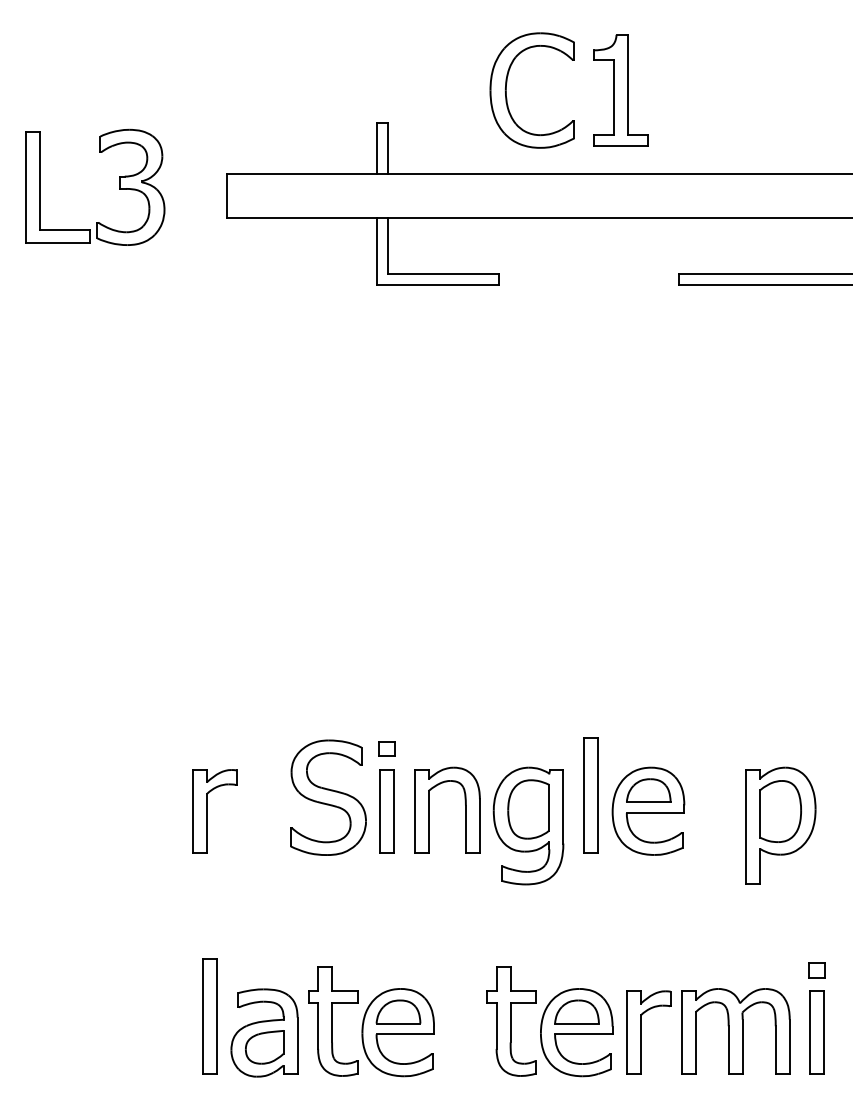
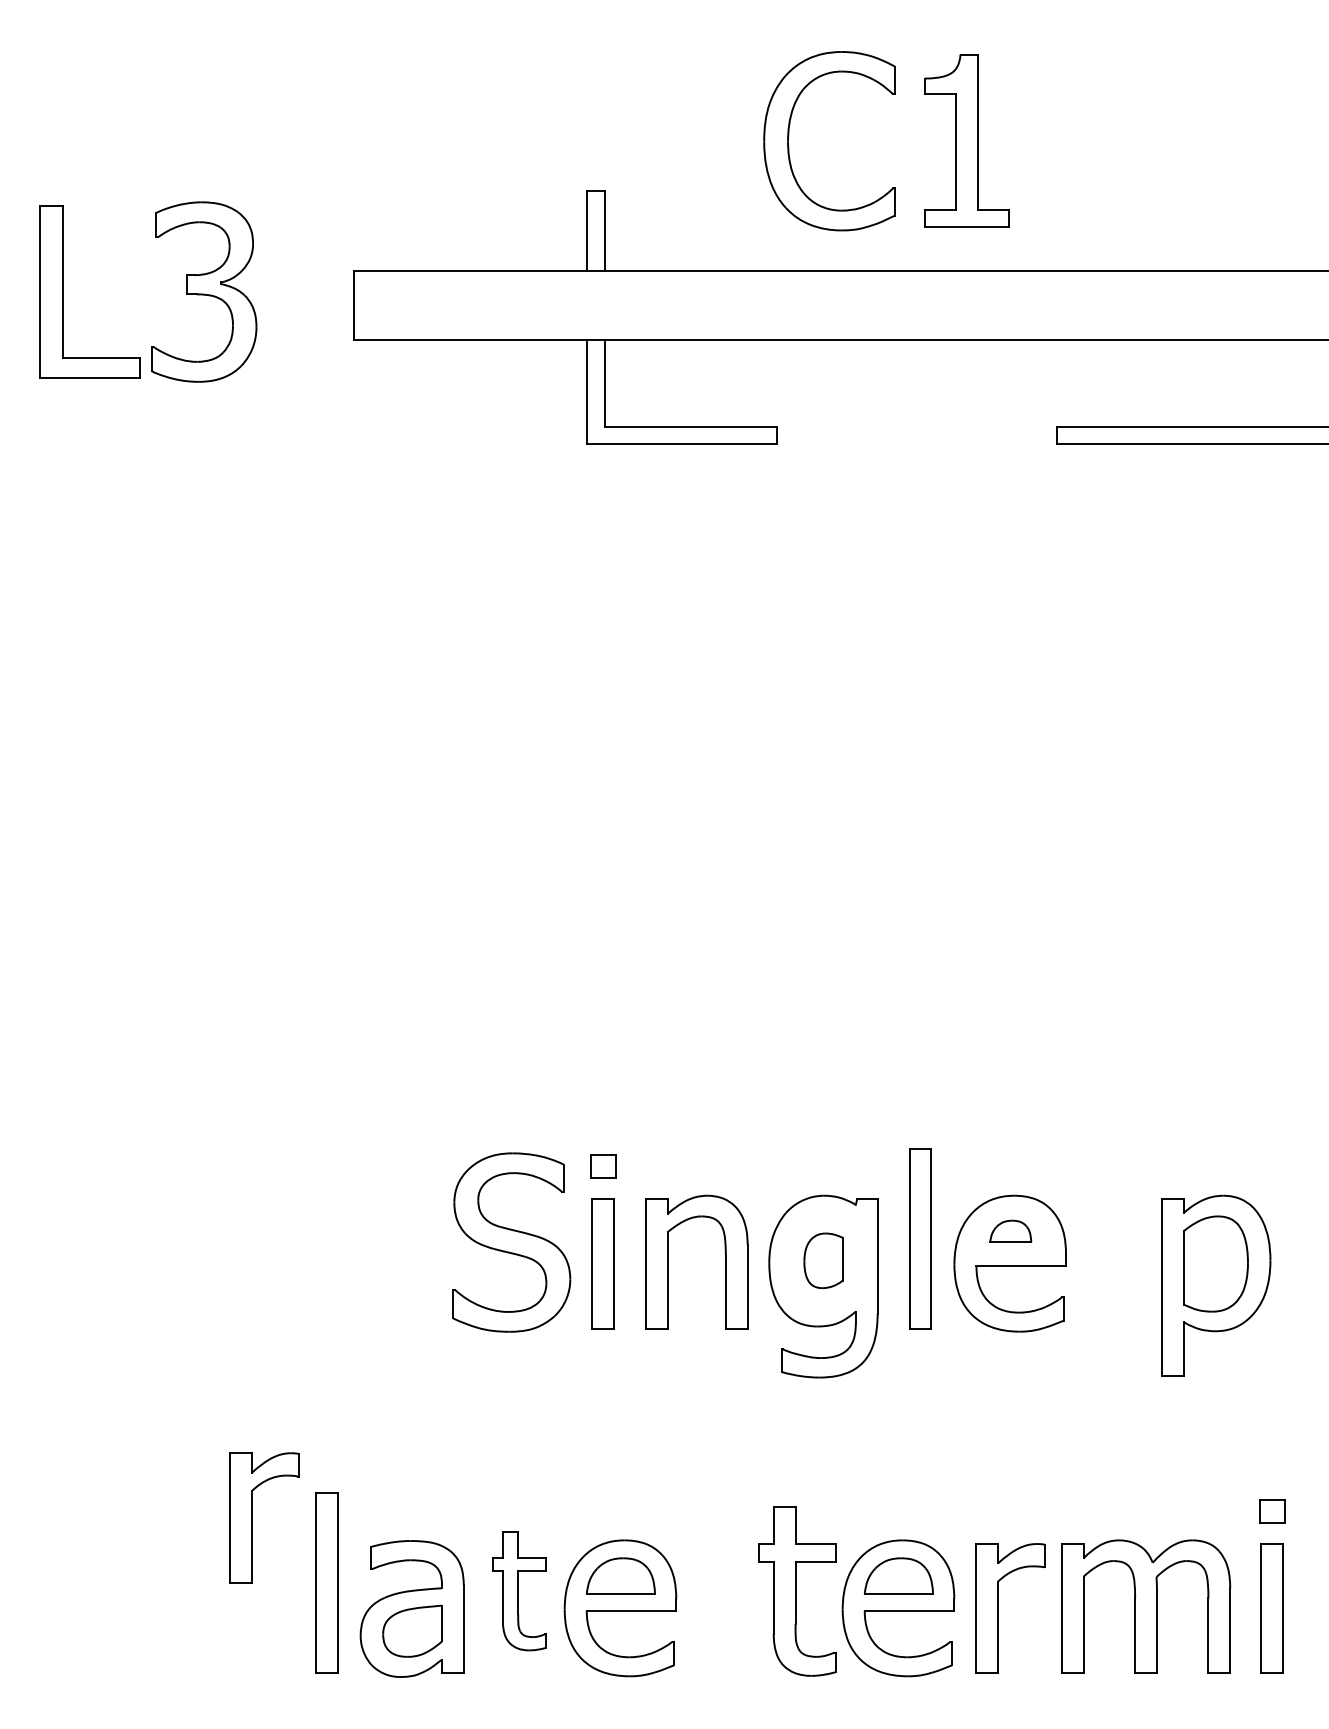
part: (648, 790) -> (1010, 1231), size x0.6
part: (528, 809) -> (823, 1260), size x0.6
part: (207, 811) -> (253, 1517), moved
part: (333, 1021) -> (519, 1591), size x0.7

